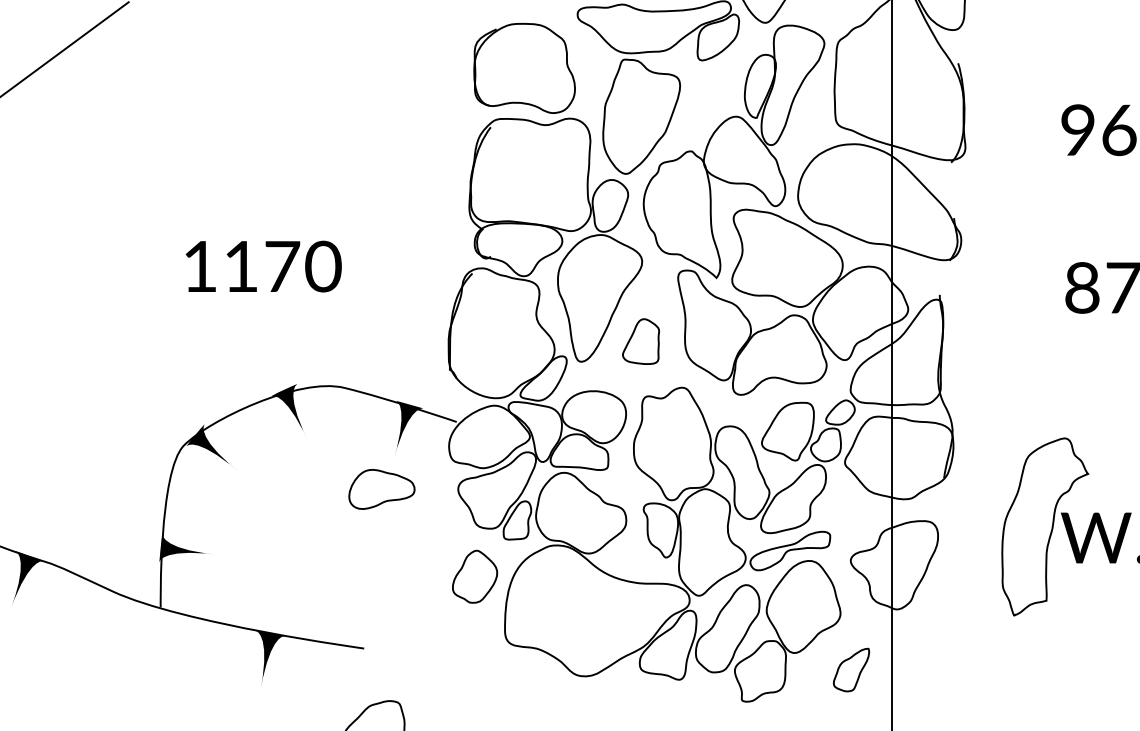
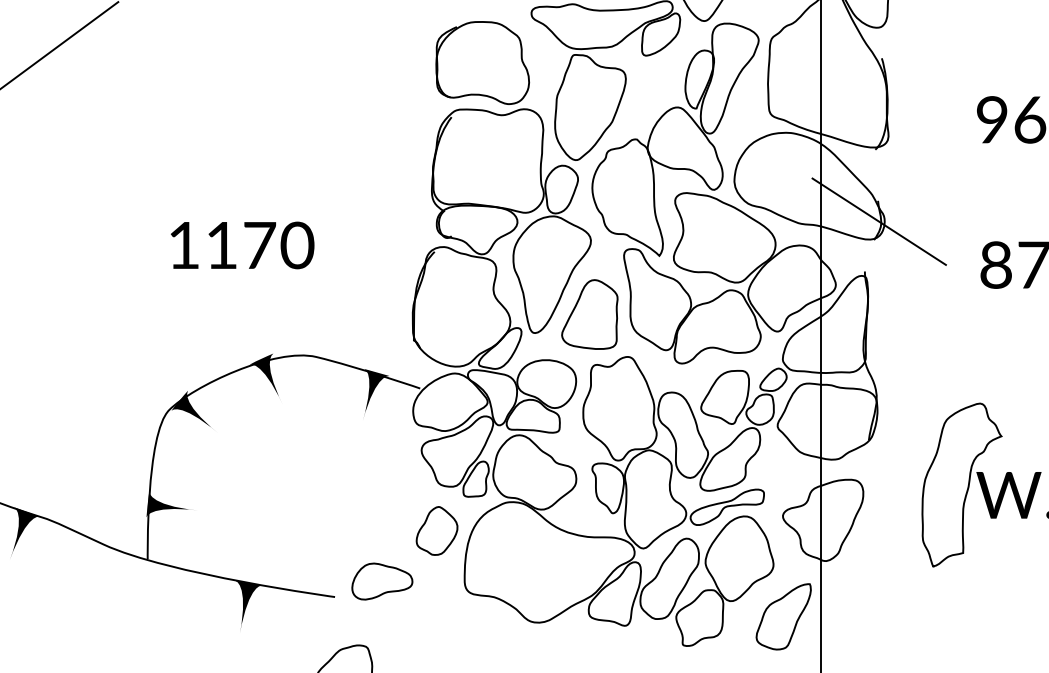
line: (954, 240) -> (878, 221), added
part: (640, 341) -> (589, 314), size x1.67
part: (382, 489) -> (382, 581), moved
part: (851, 669) -> (783, 616), size x1.67

